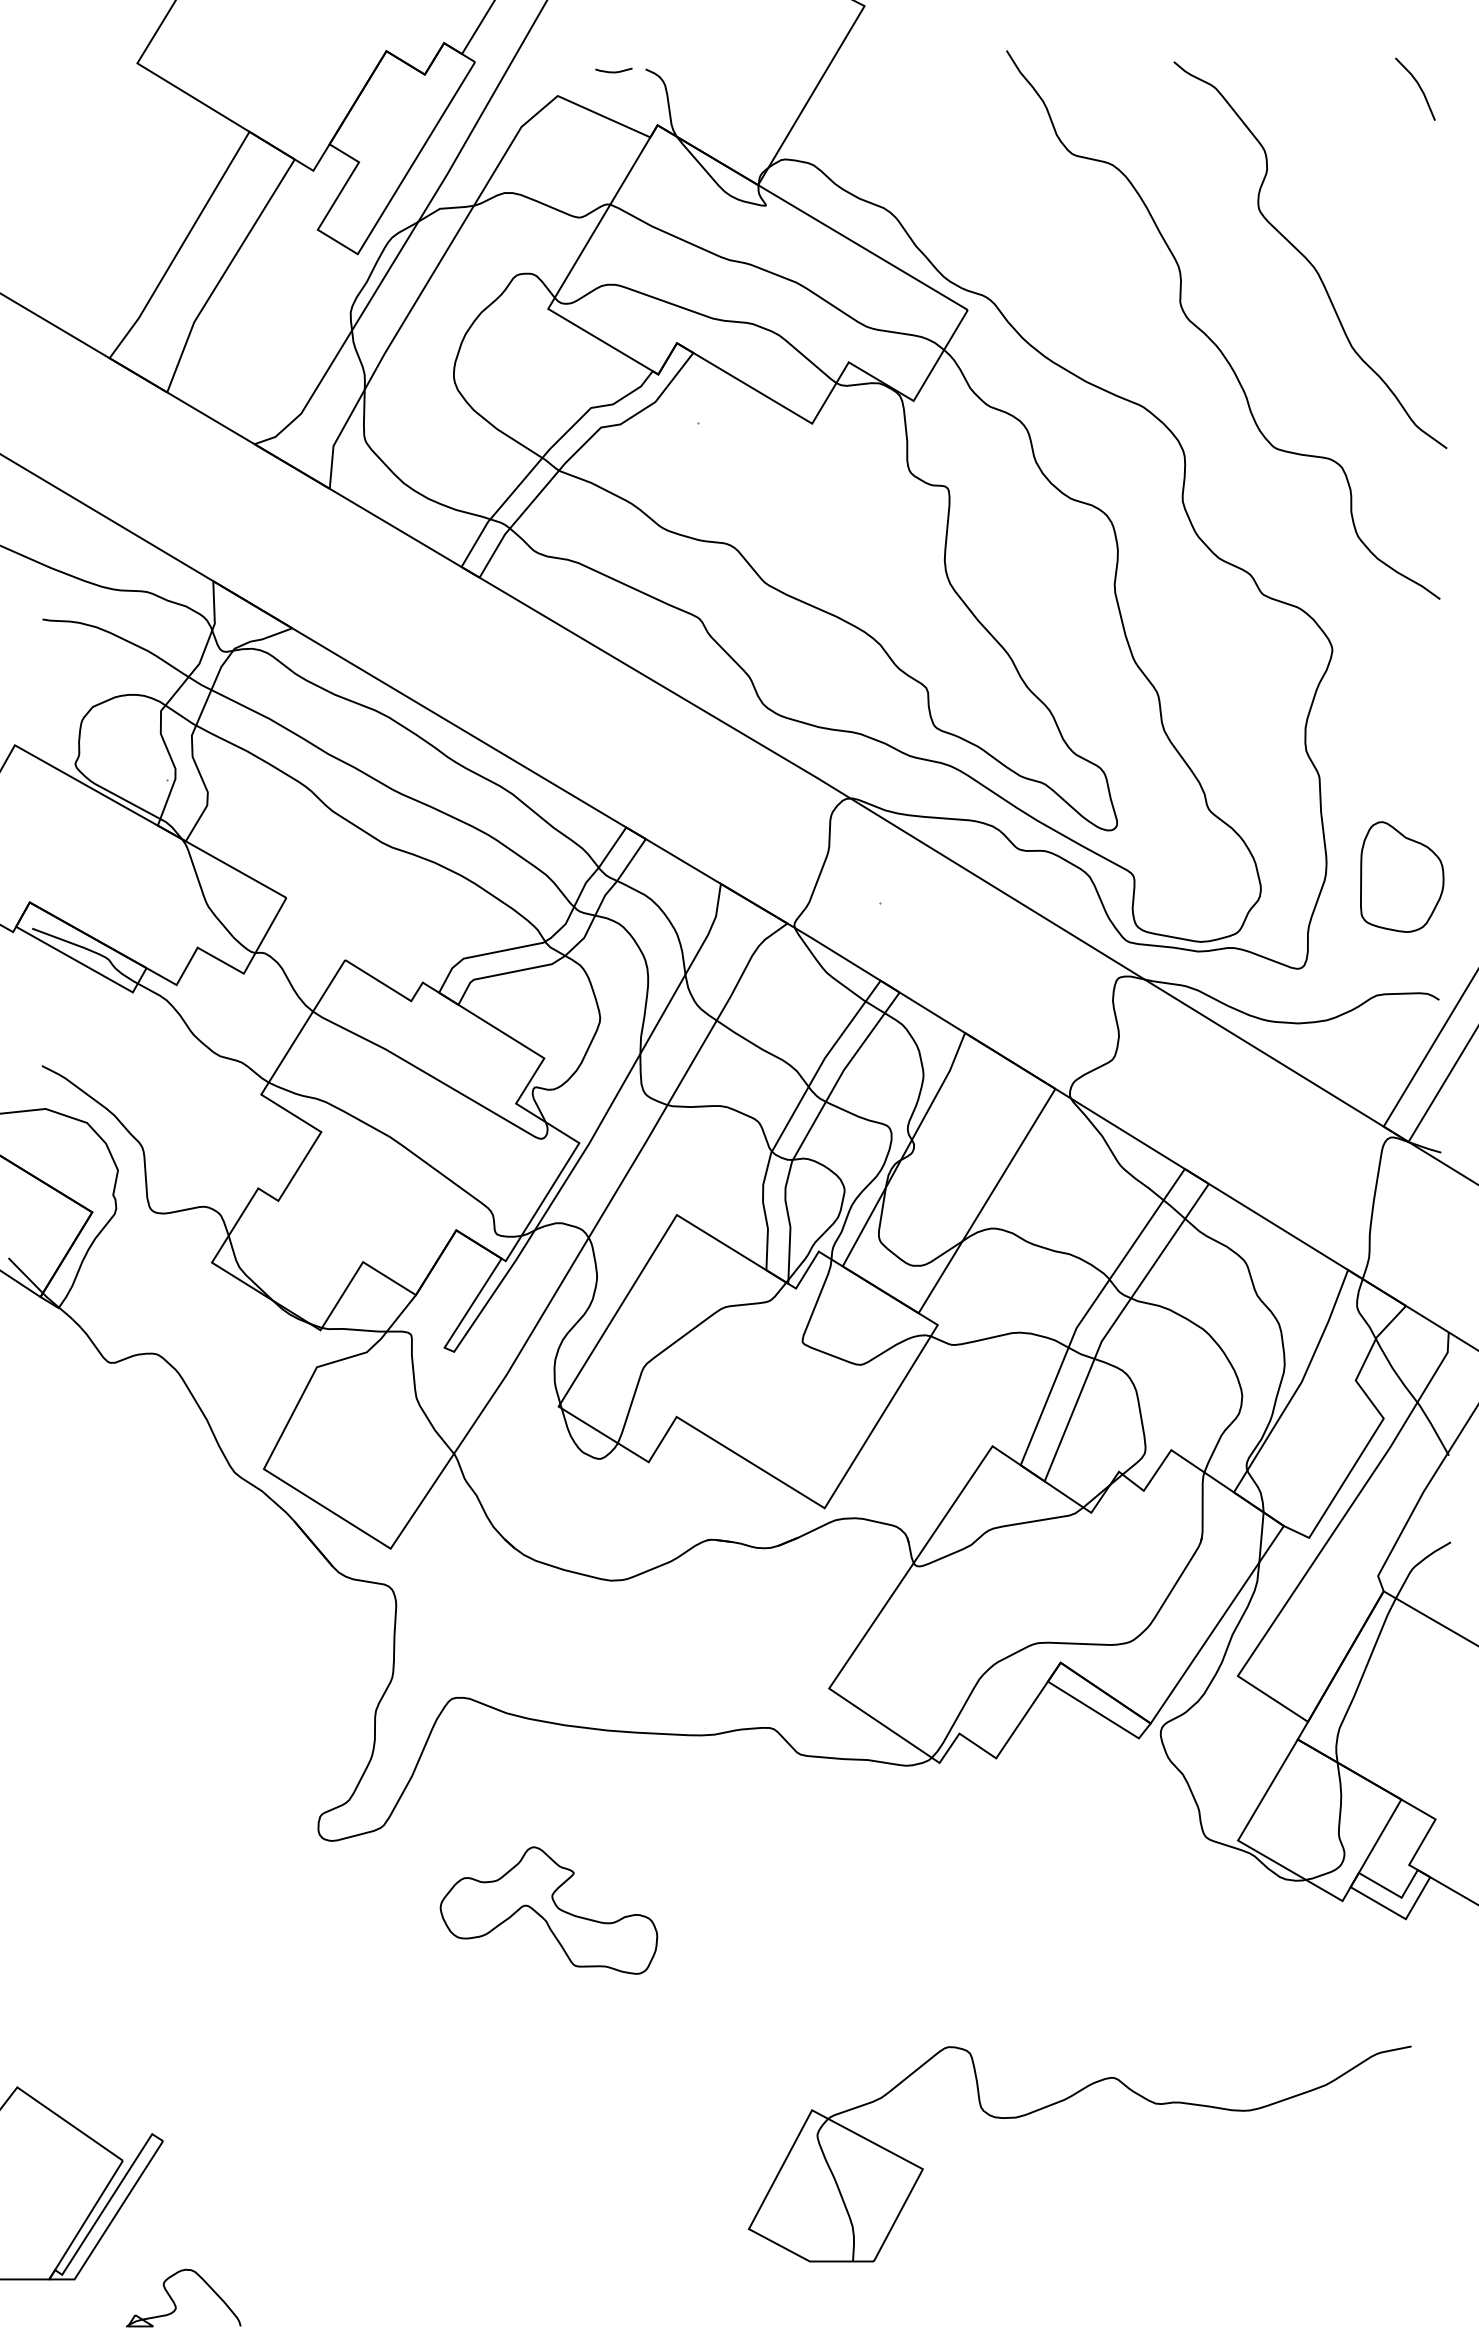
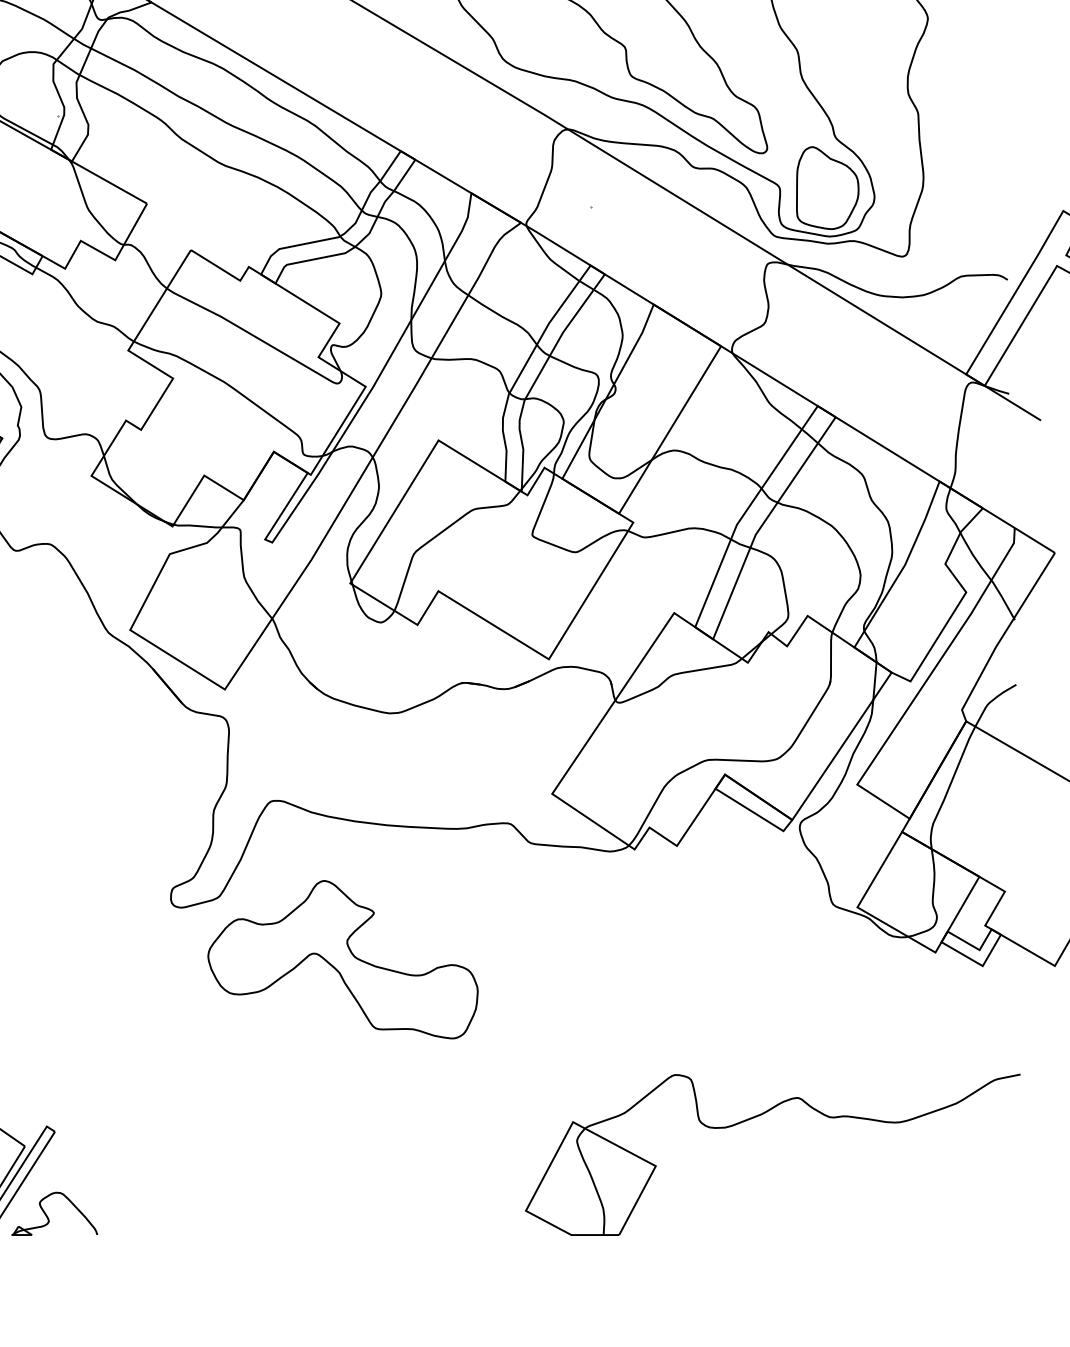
part: (1402, 876) -> (827, 187), moved
part: (548, 1910) -> (342, 959), size x1.67
part: (1058, 2103) -> (757, 1117), moved
part: (174, 2301) -> (47, 1216), moved

